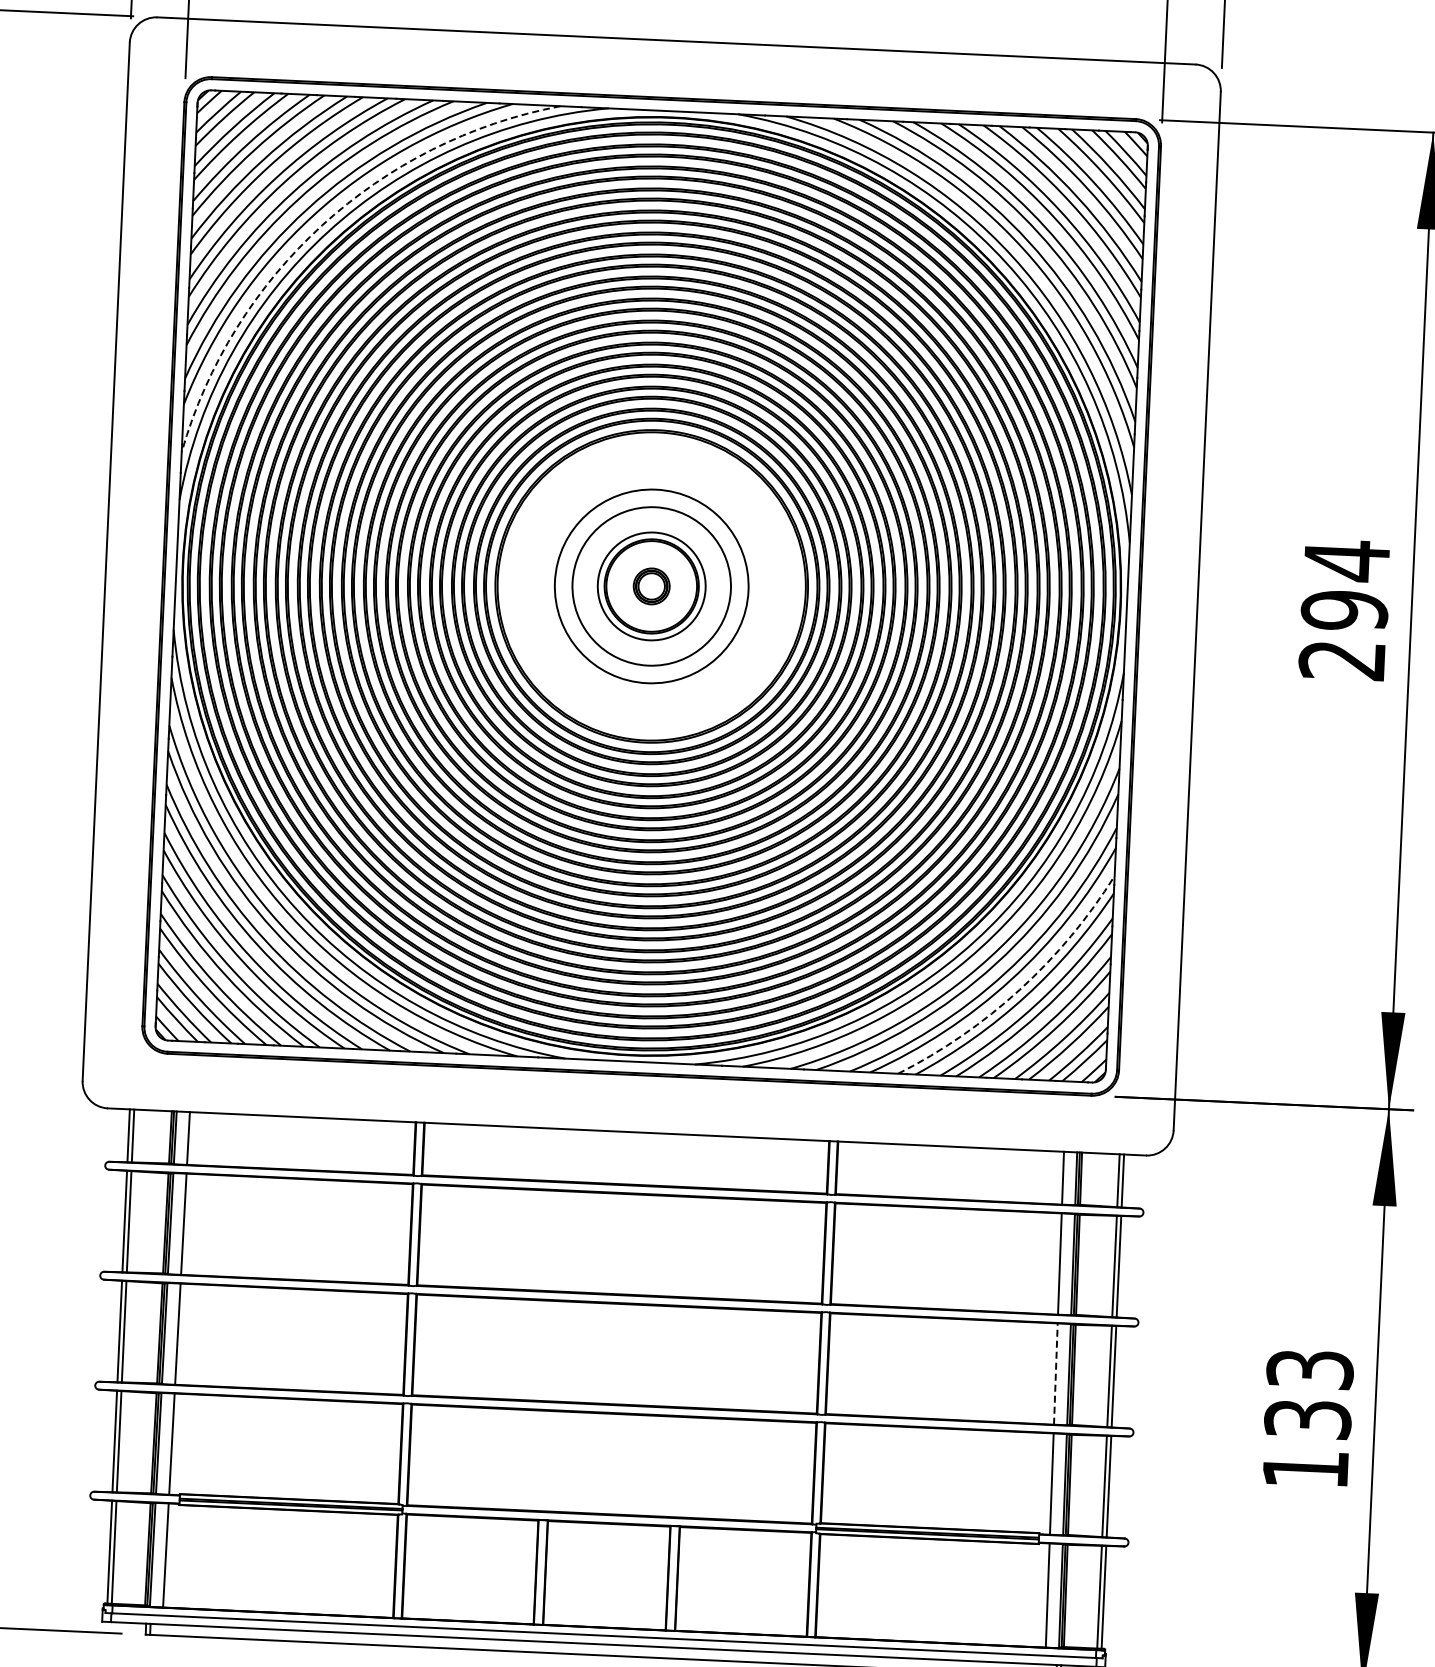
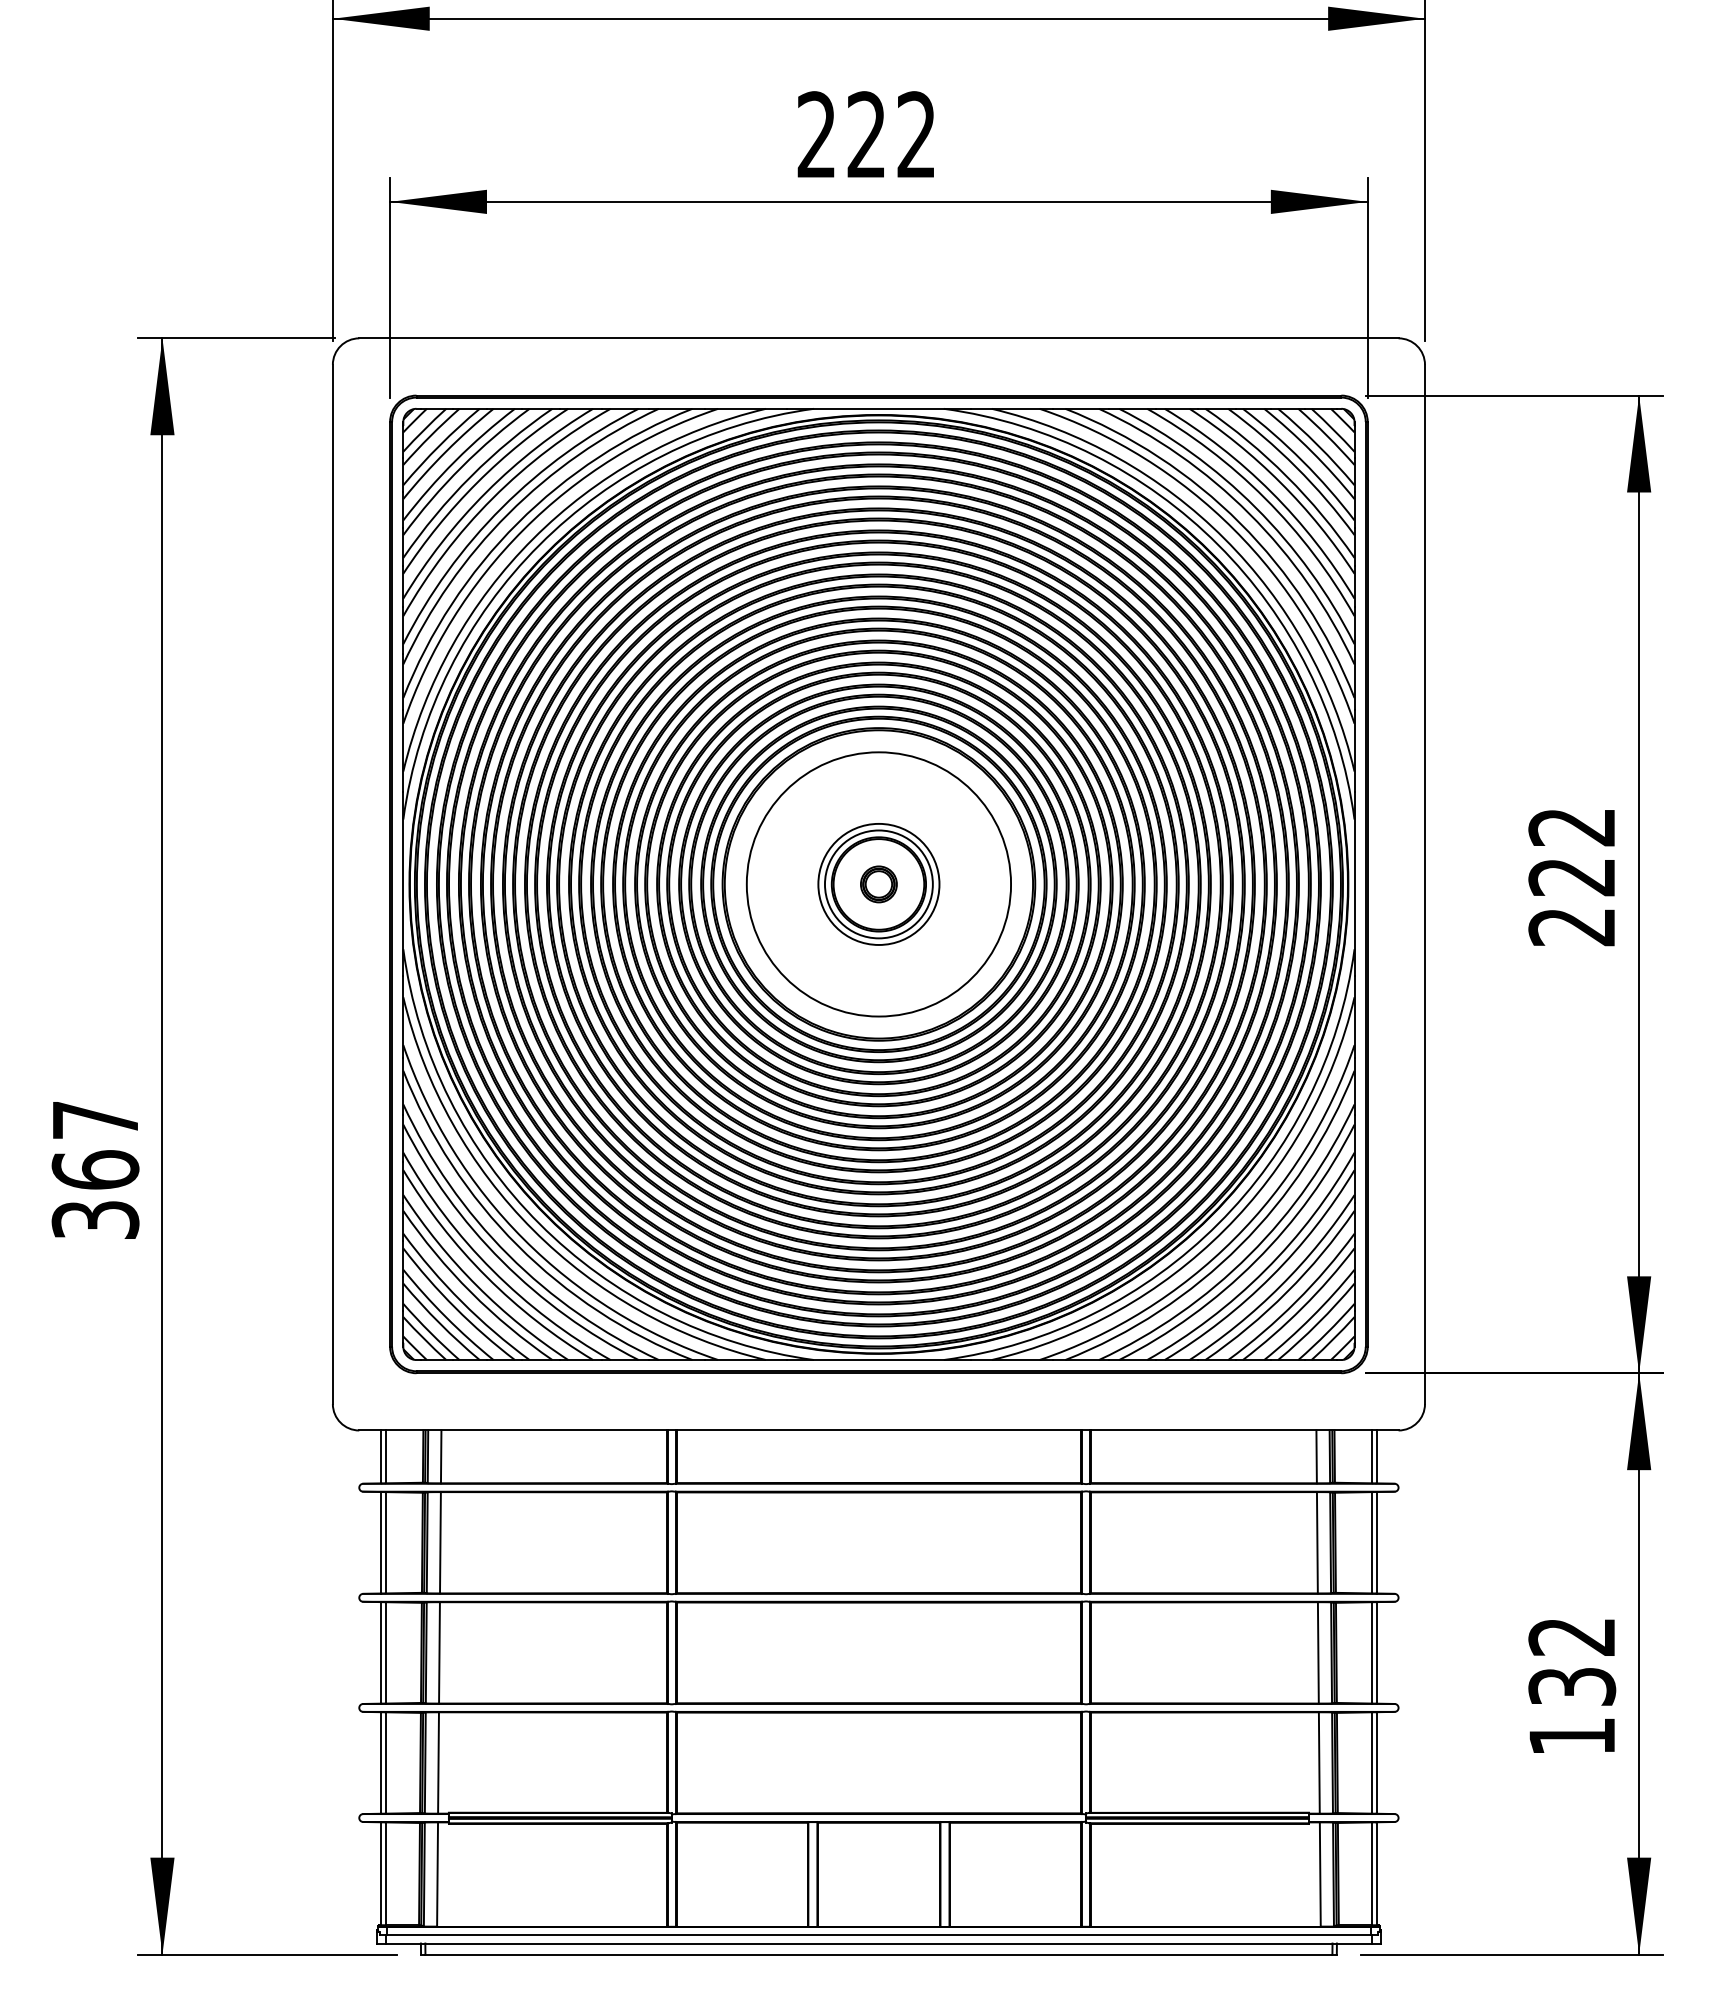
arc: (322, 225) -> (533, 538), dashed -> solid
circle: (651, 585) -> (878, 883), size x0.62
text: (1346, 585) -> (1572, 851), 294 -> 222
circle: (651, 586) -> (878, 884), size x1.67
arc: (1020, 989) -> (1265, 1270), dashed -> solid
text: (1310, 1369) -> (1572, 1636), 133 -> 132
line: (1056, 1373) -> (1318, 1652), dashed -> solid

